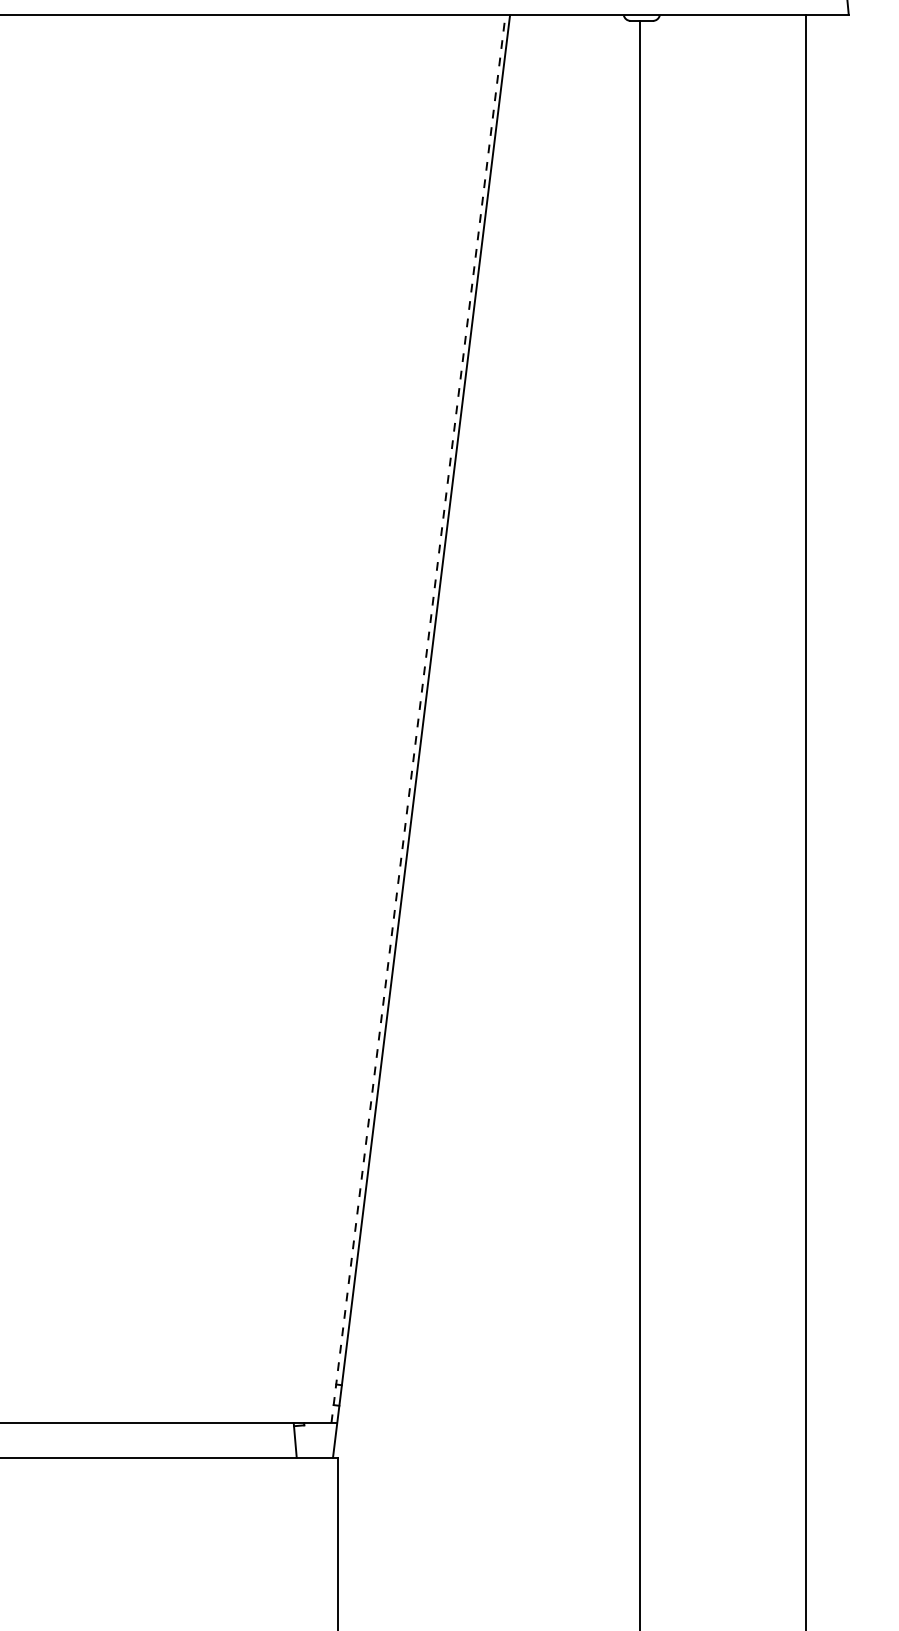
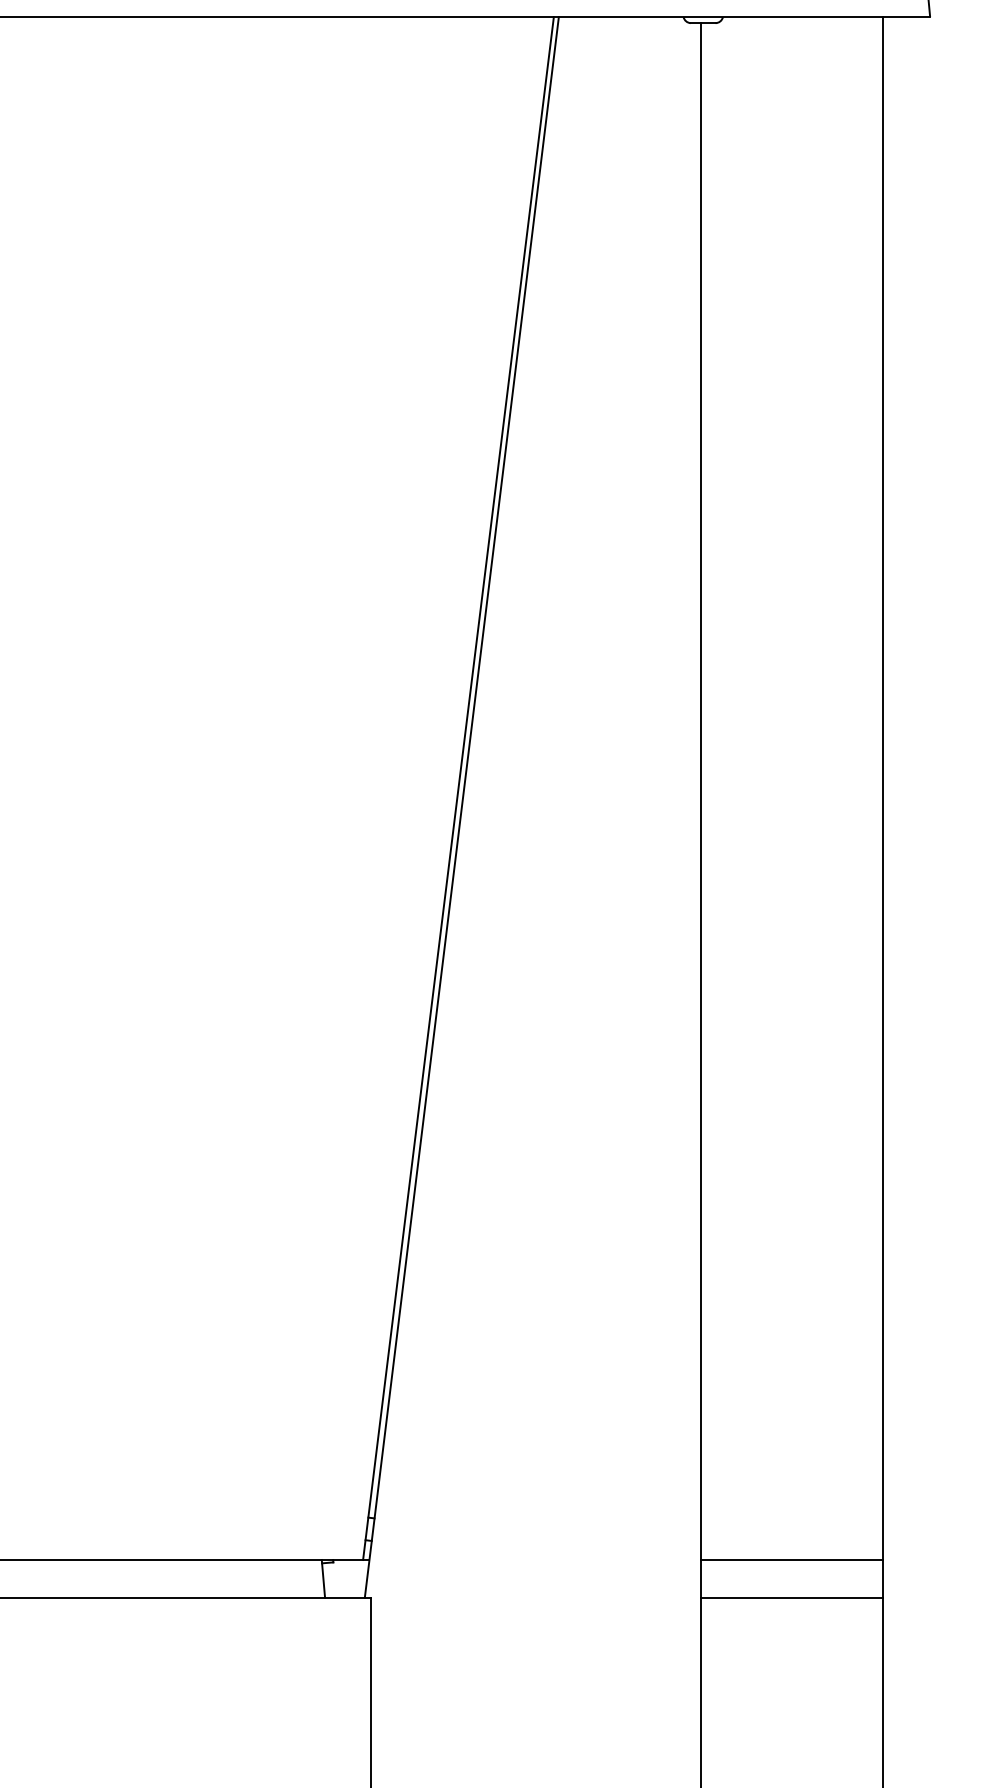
line: (418, 719) -> (458, 788), dashed -> solid
line: (722, 1423) -> (791, 1560), added
line: (722, 1457) -> (791, 1597), added

